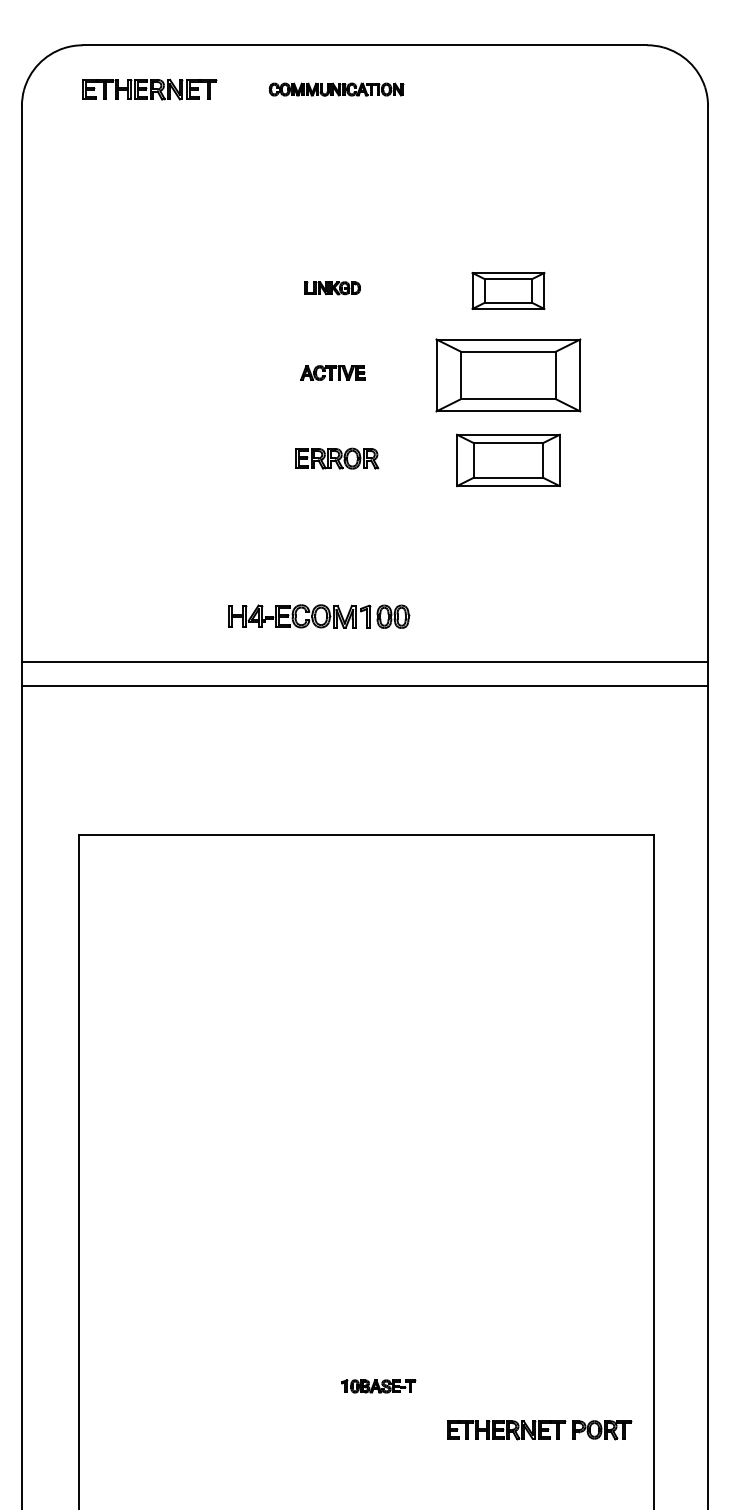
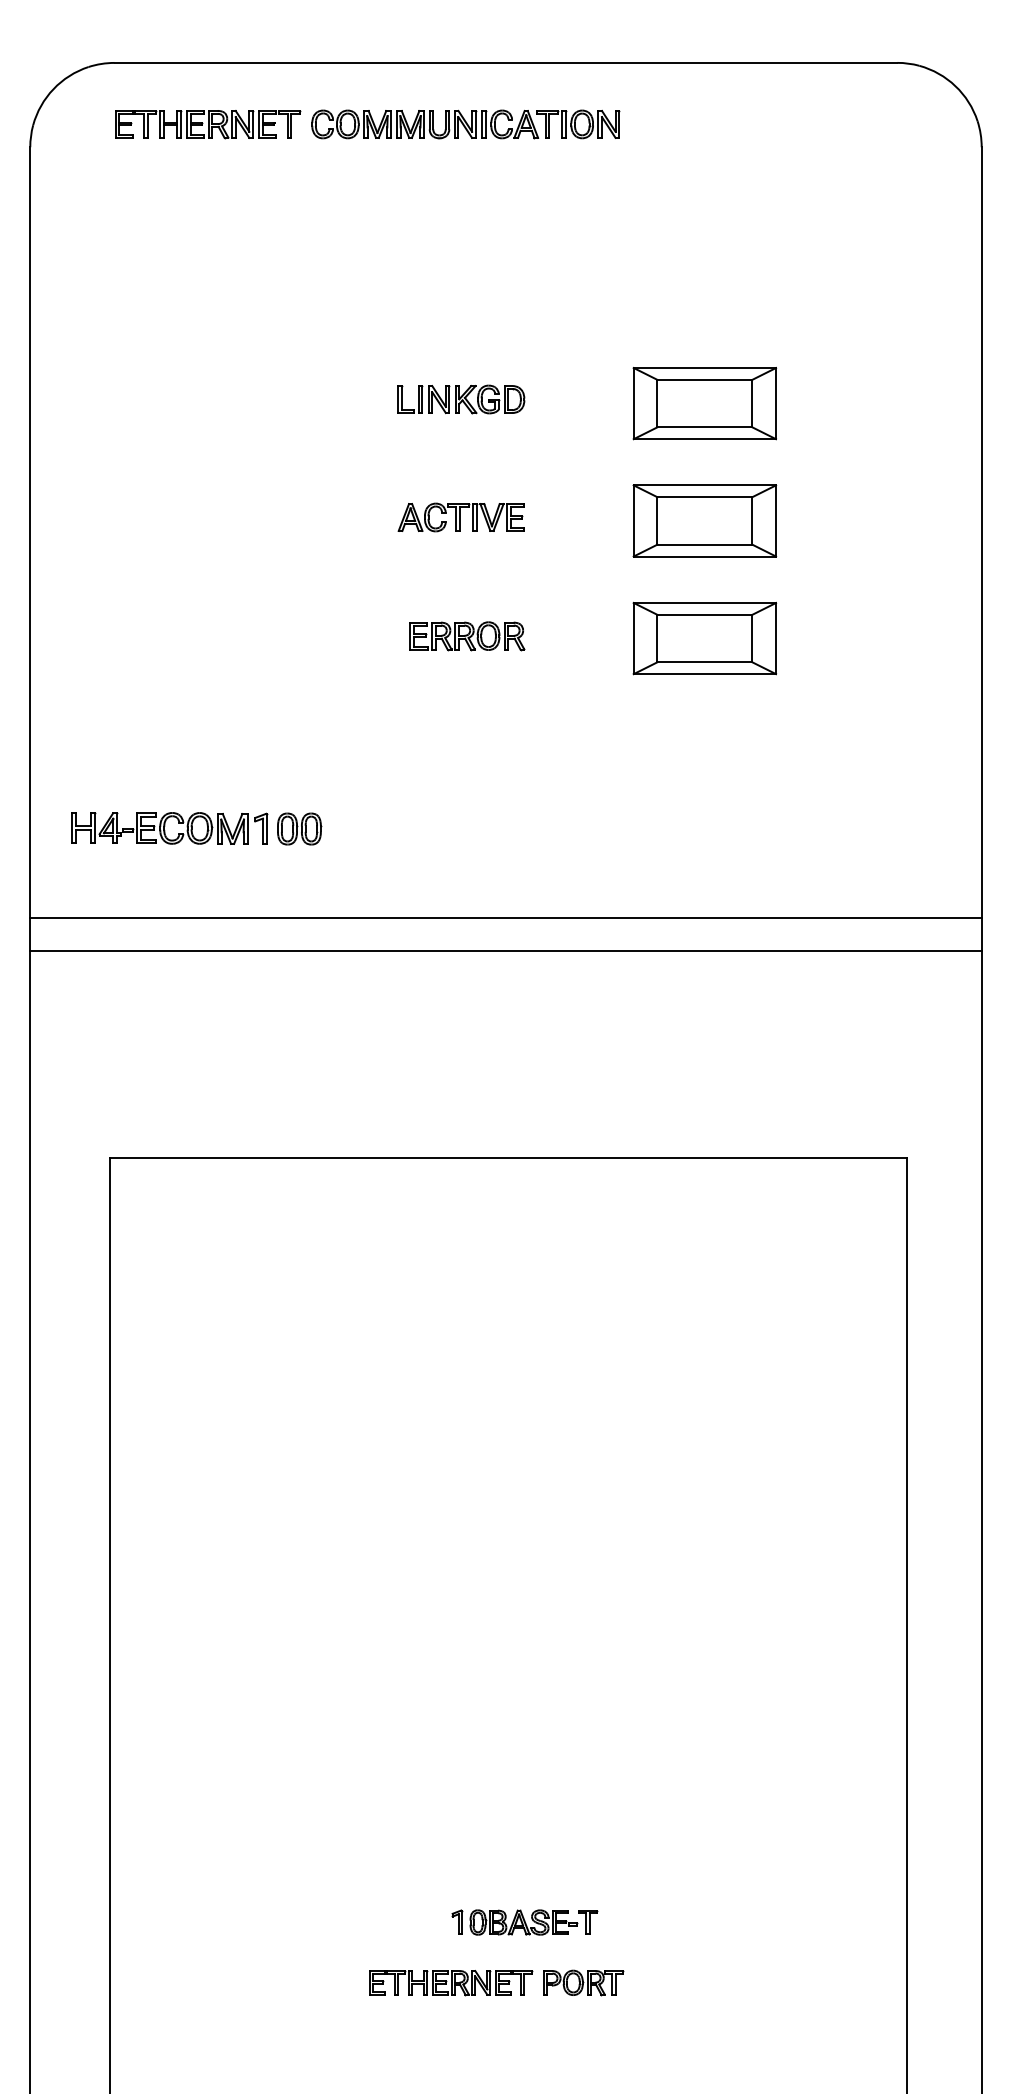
part: (336, 89) -> (466, 124), size x1.67
part: (332, 288) -> (460, 400), size x1.67
part: (508, 290) -> (704, 402), size x1.43
part: (332, 372) -> (460, 516), size x1.43
part: (508, 375) -> (704, 520), size x0.71
part: (319, 616) -> (197, 828), moved
part: (378, 1386) -> (524, 1922), size x1.43
part: (539, 1430) -> (496, 1983), moved

